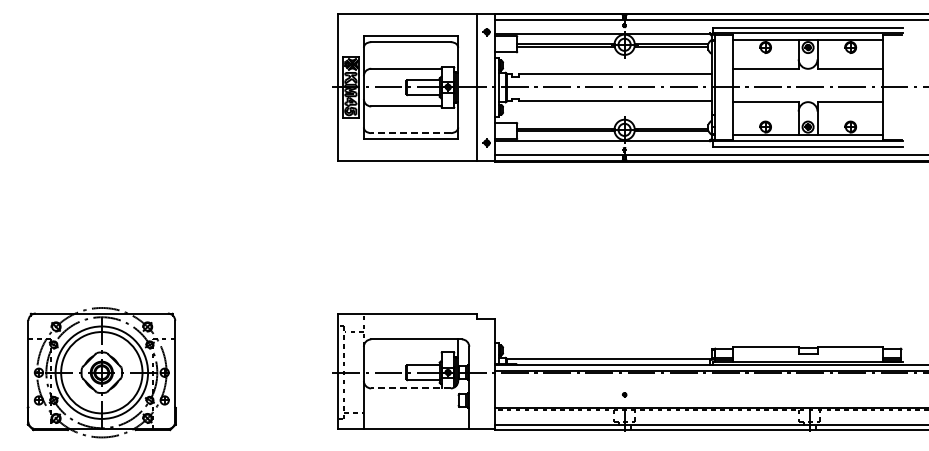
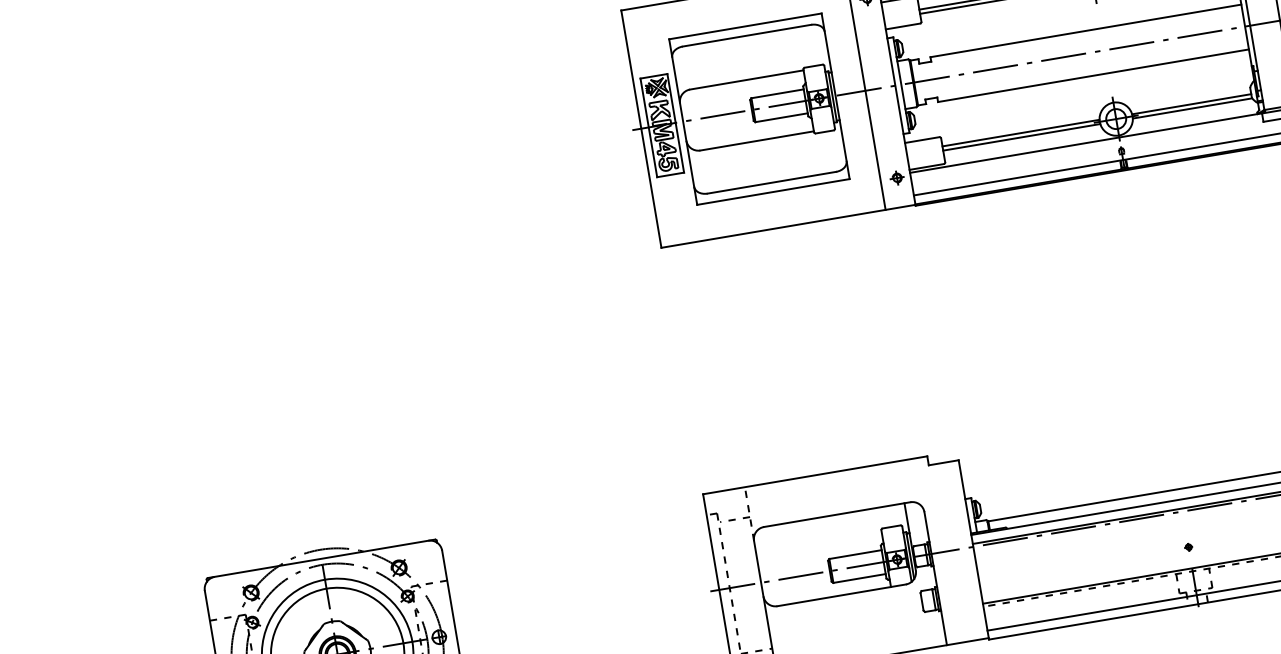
line: (411, 133) -> (772, 183), dashed -> solid
line: (411, 388) -> (842, 595), dashed -> solid

